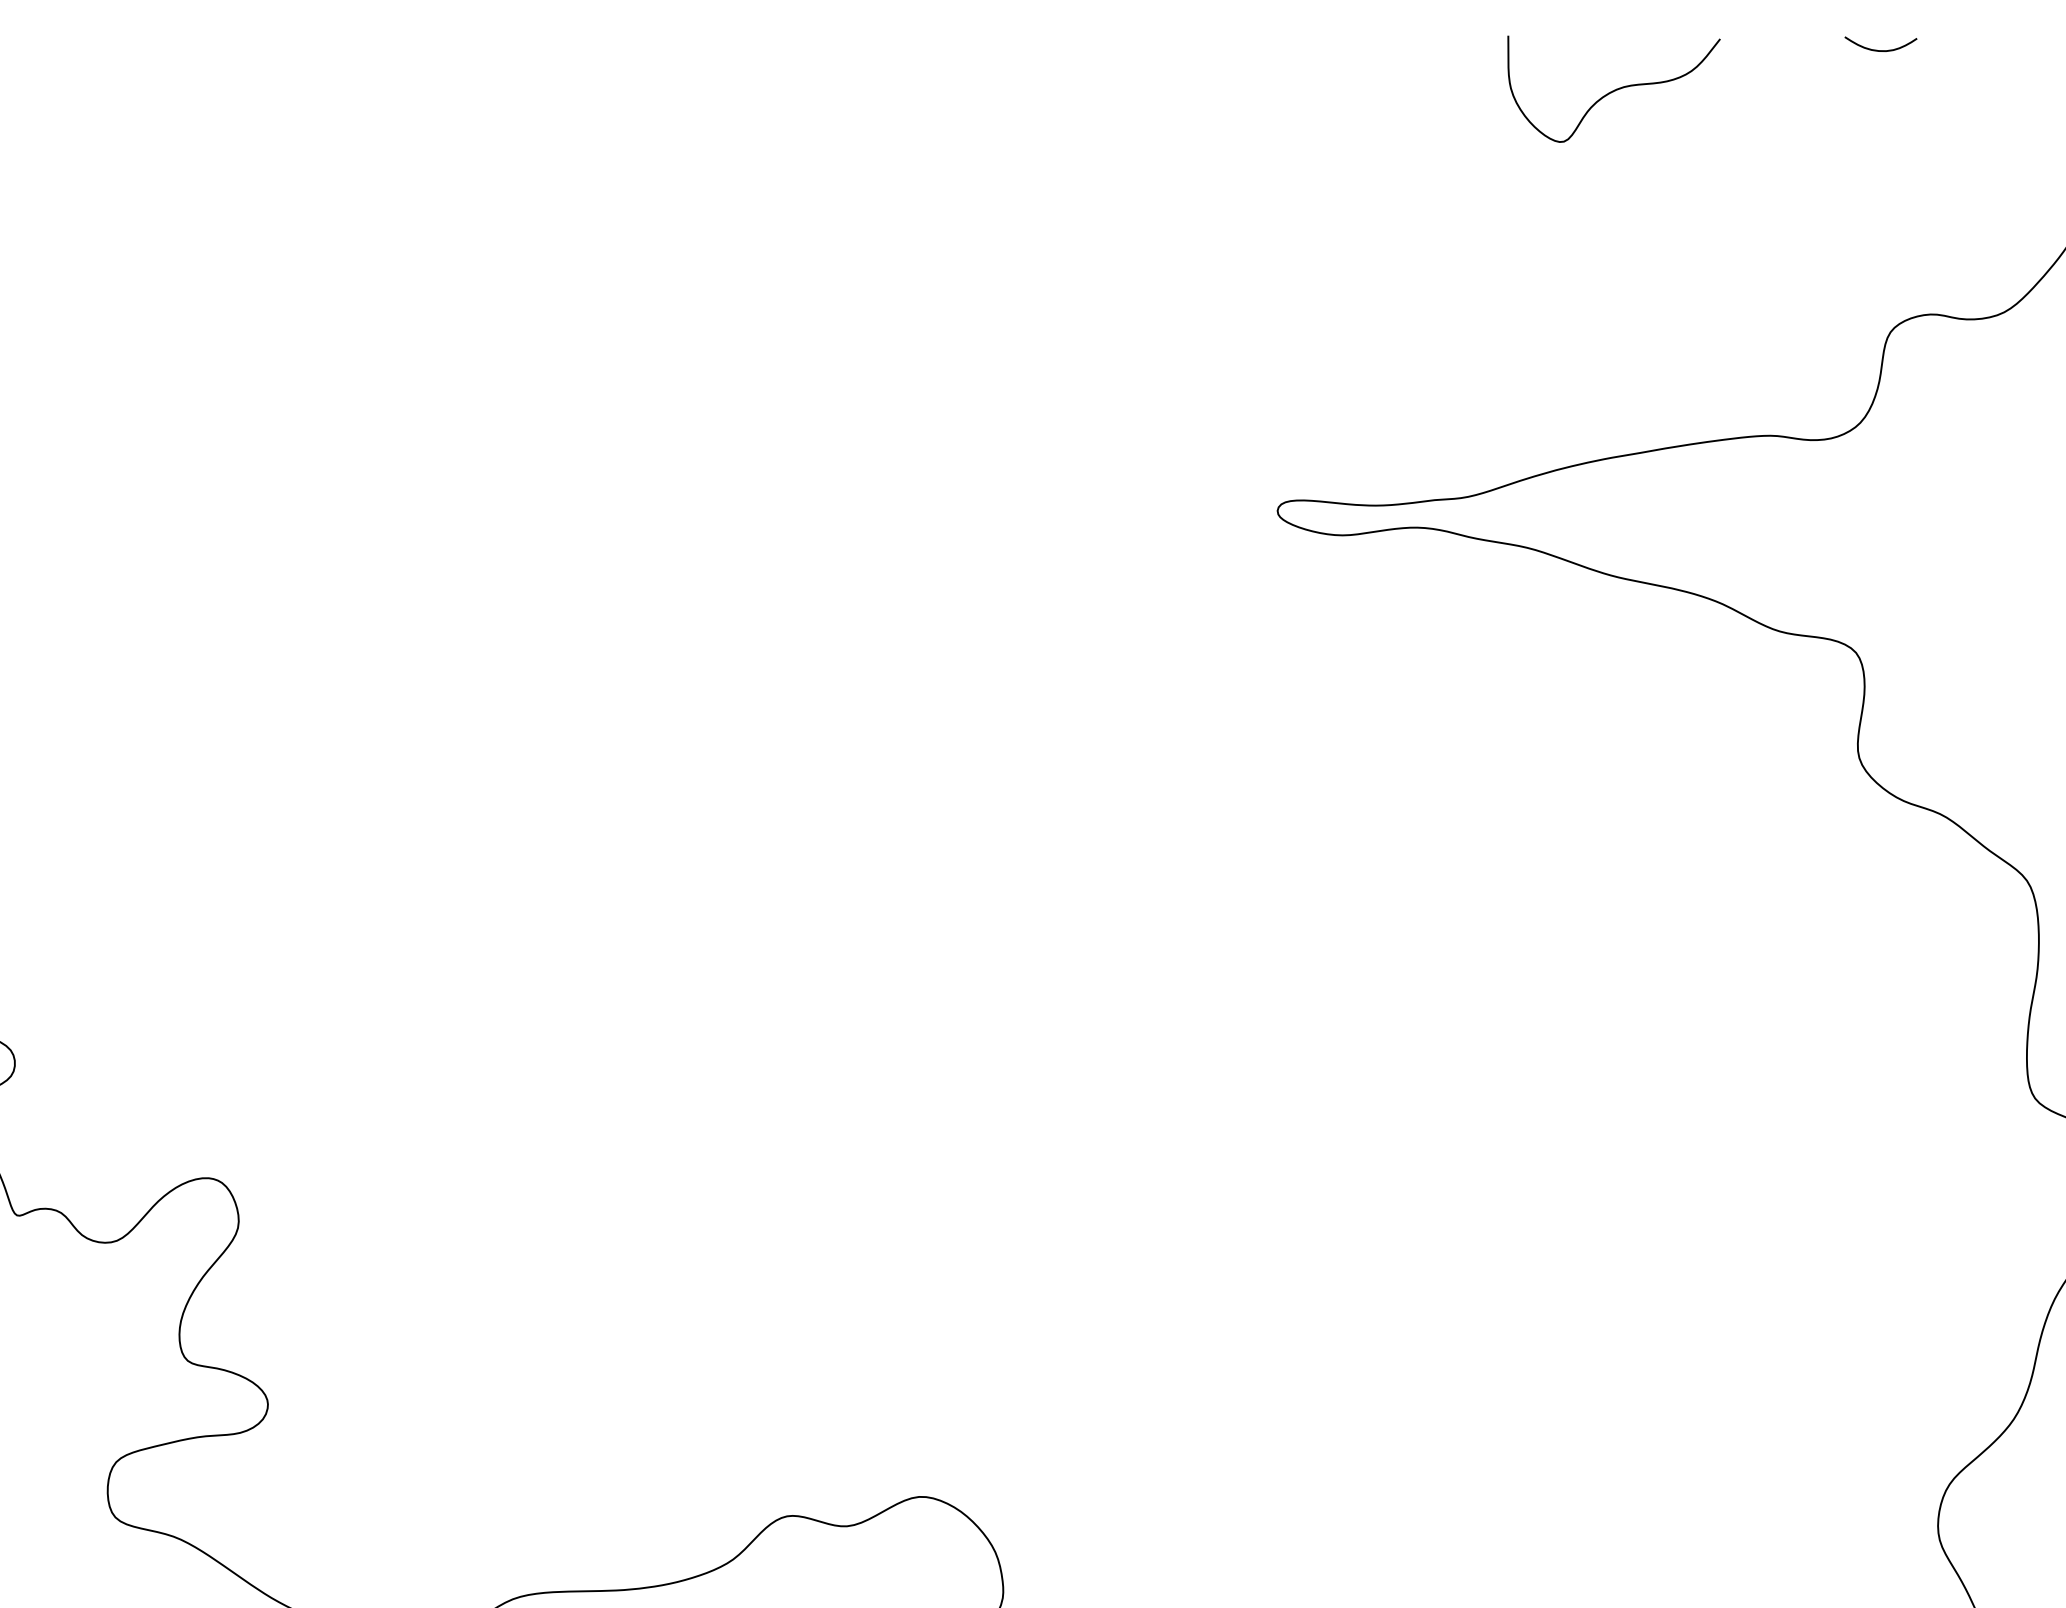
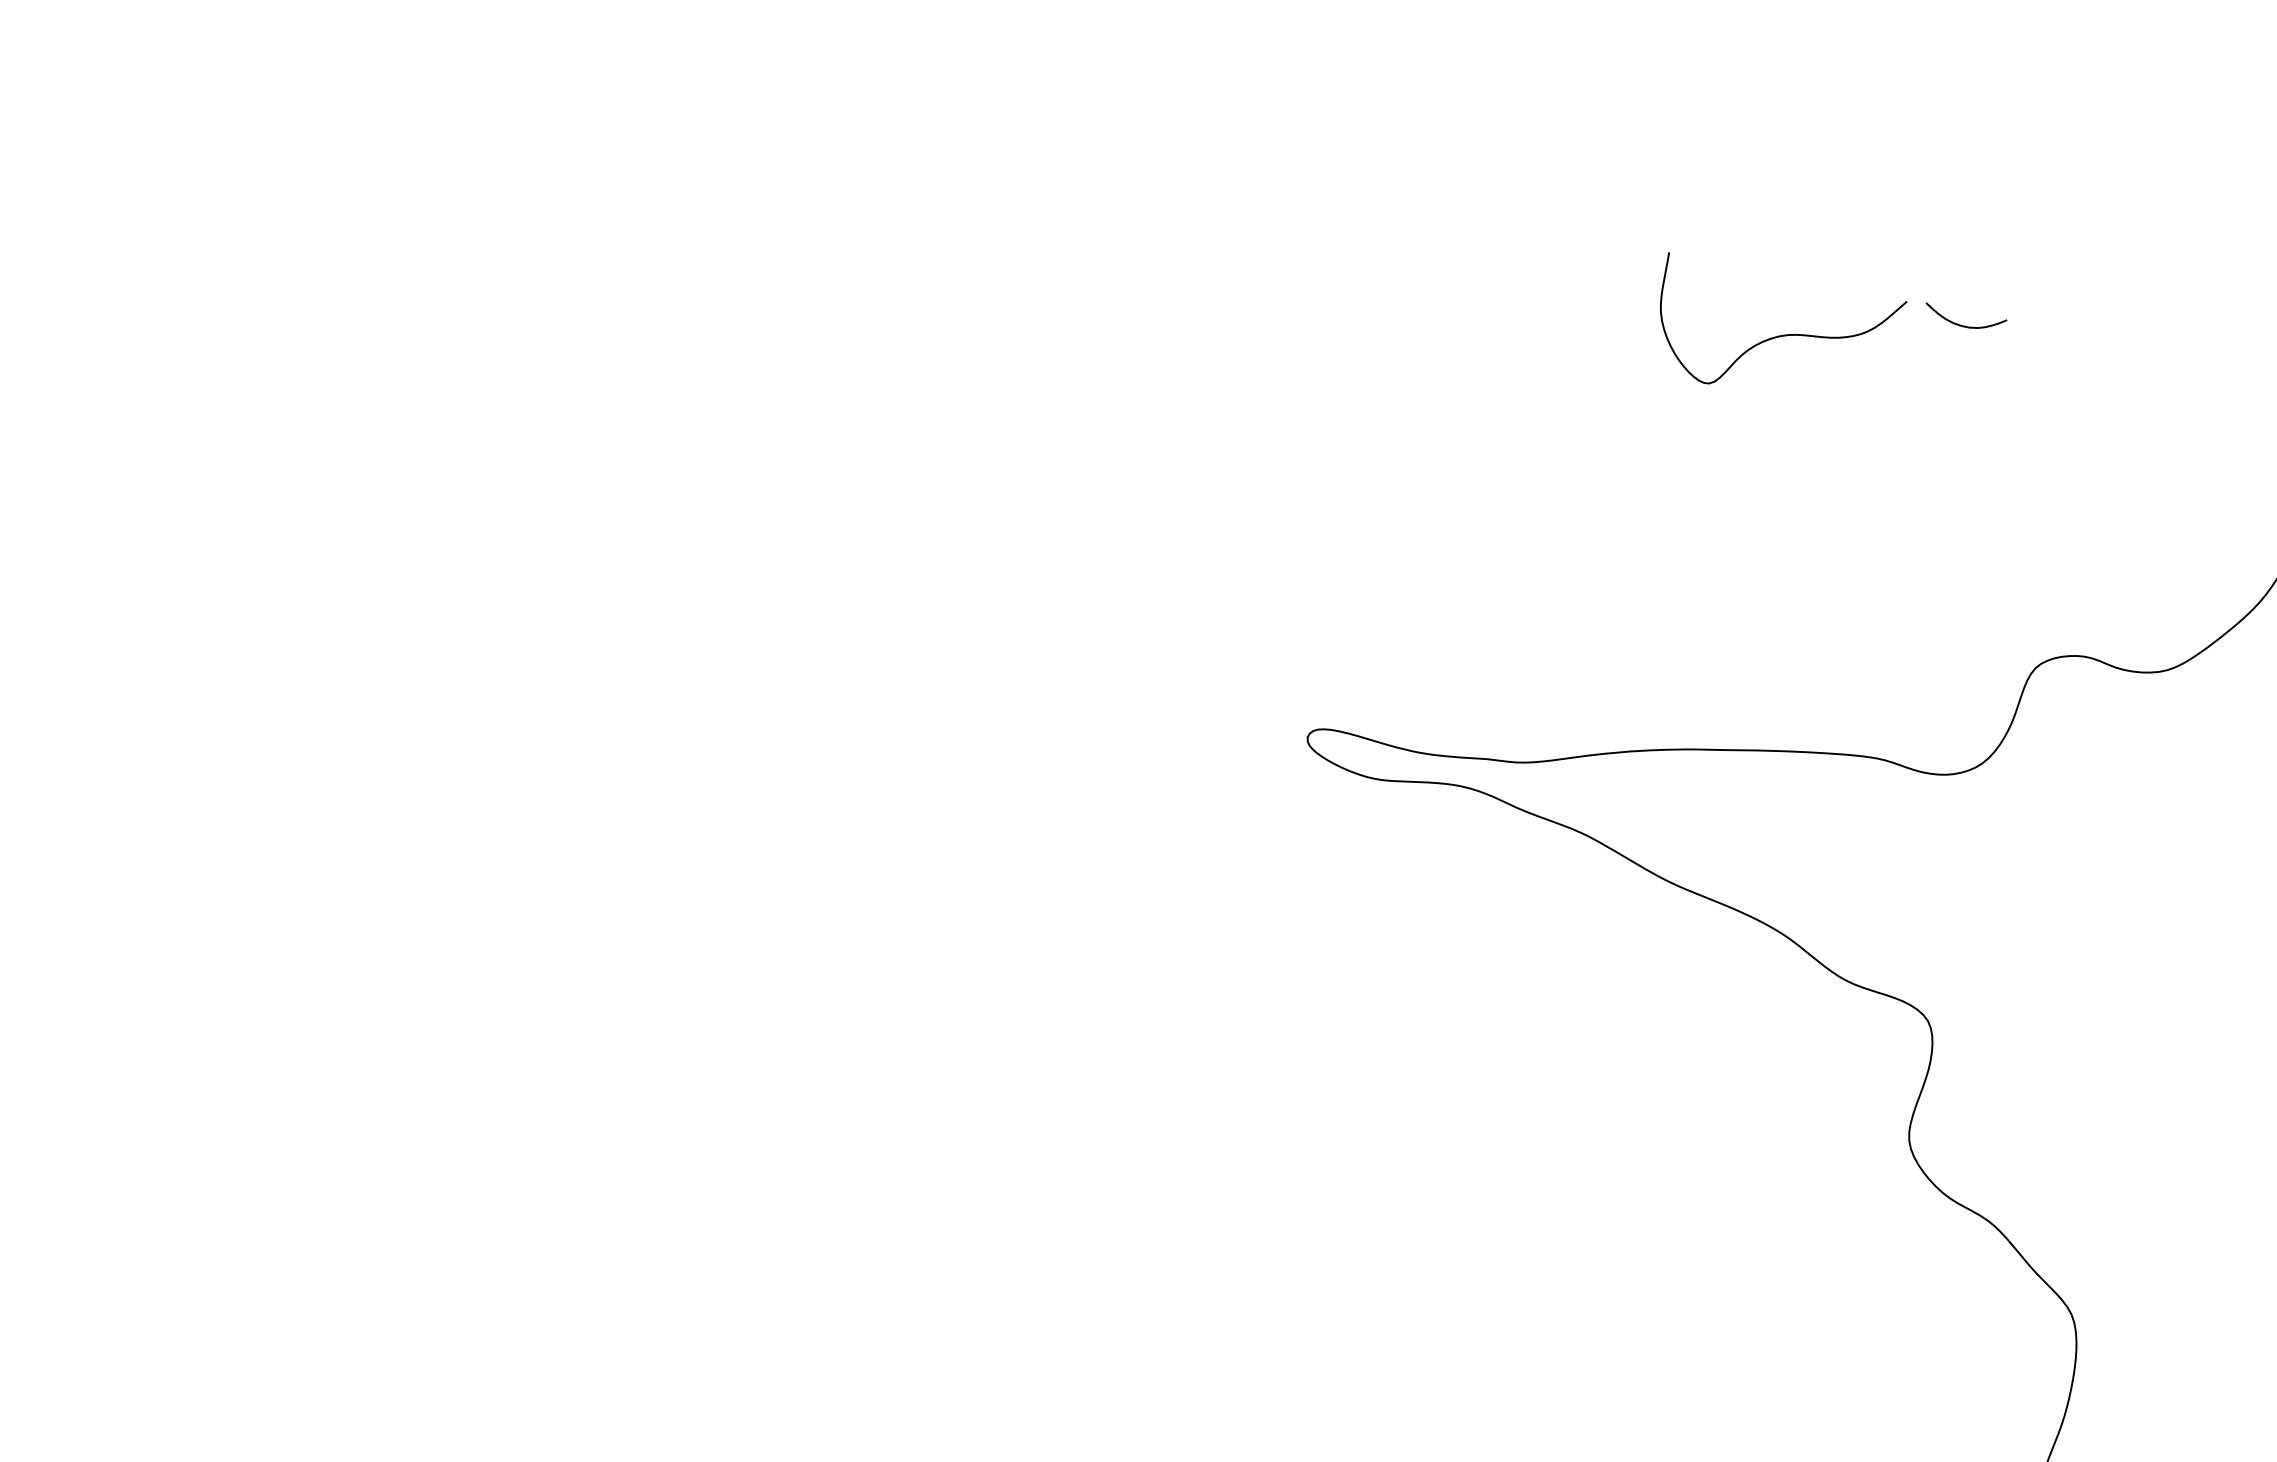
curve: (1880, 50) -> (1963, 325), moved

